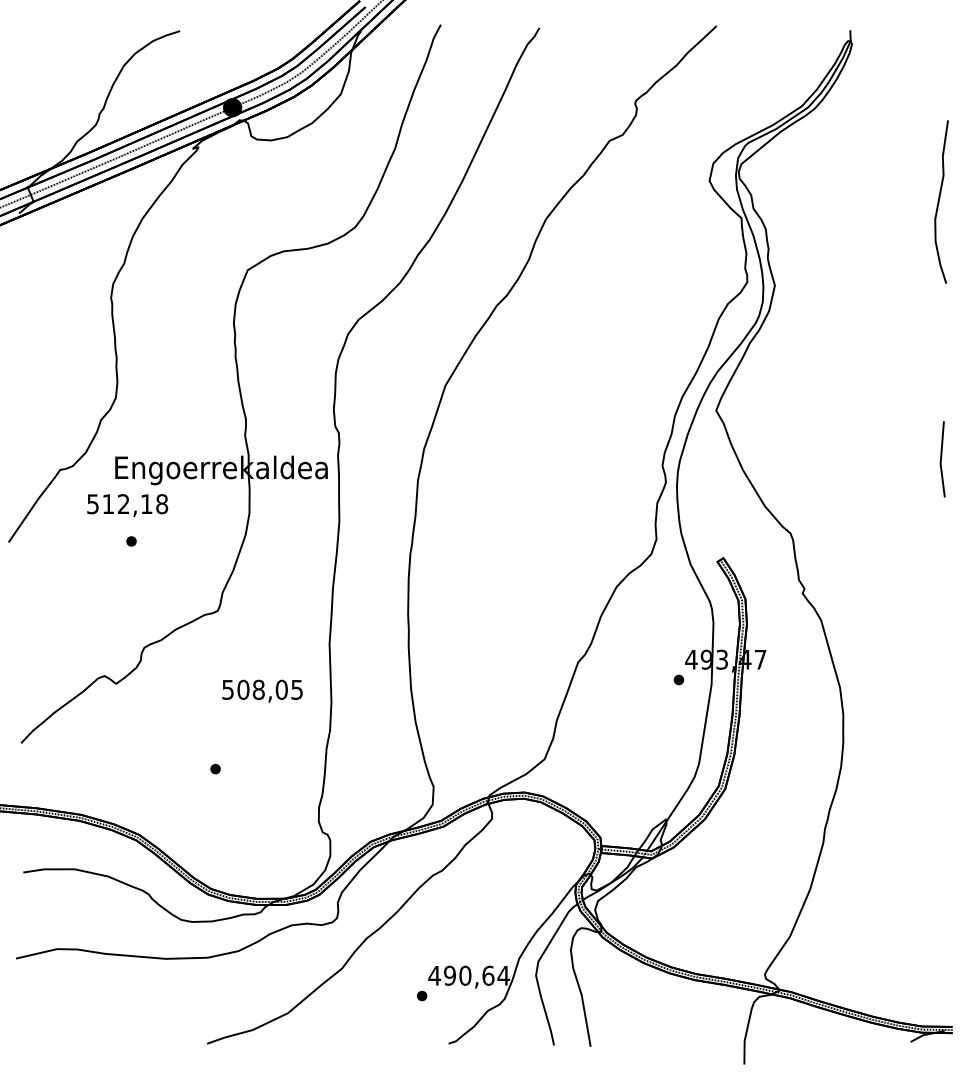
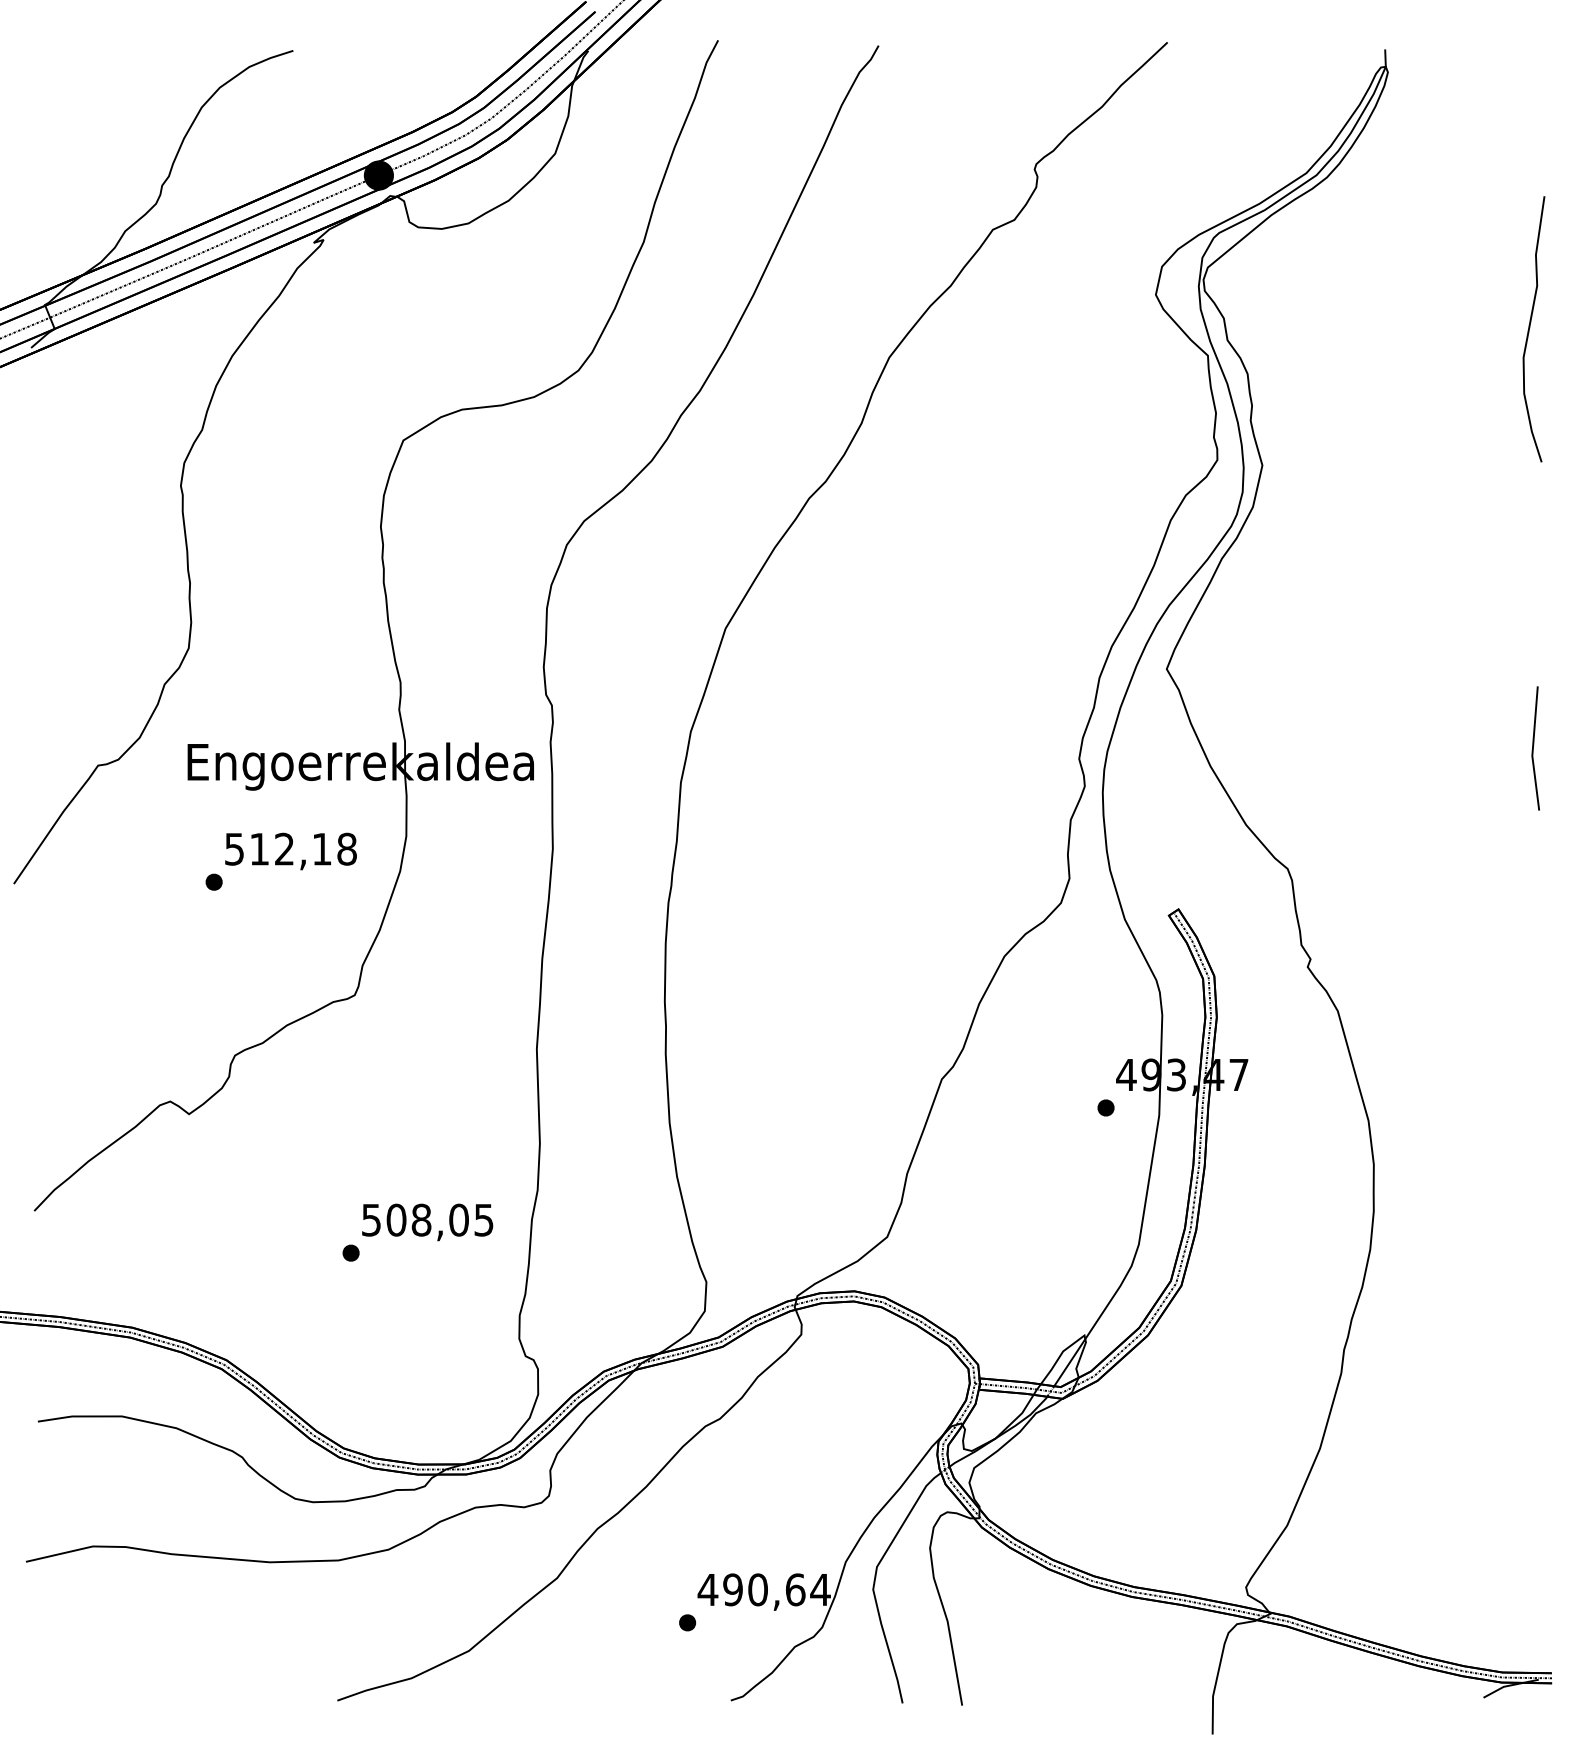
text: (127, 505) -> (290, 851), moved
text: (262, 690) -> (427, 1221), moved

